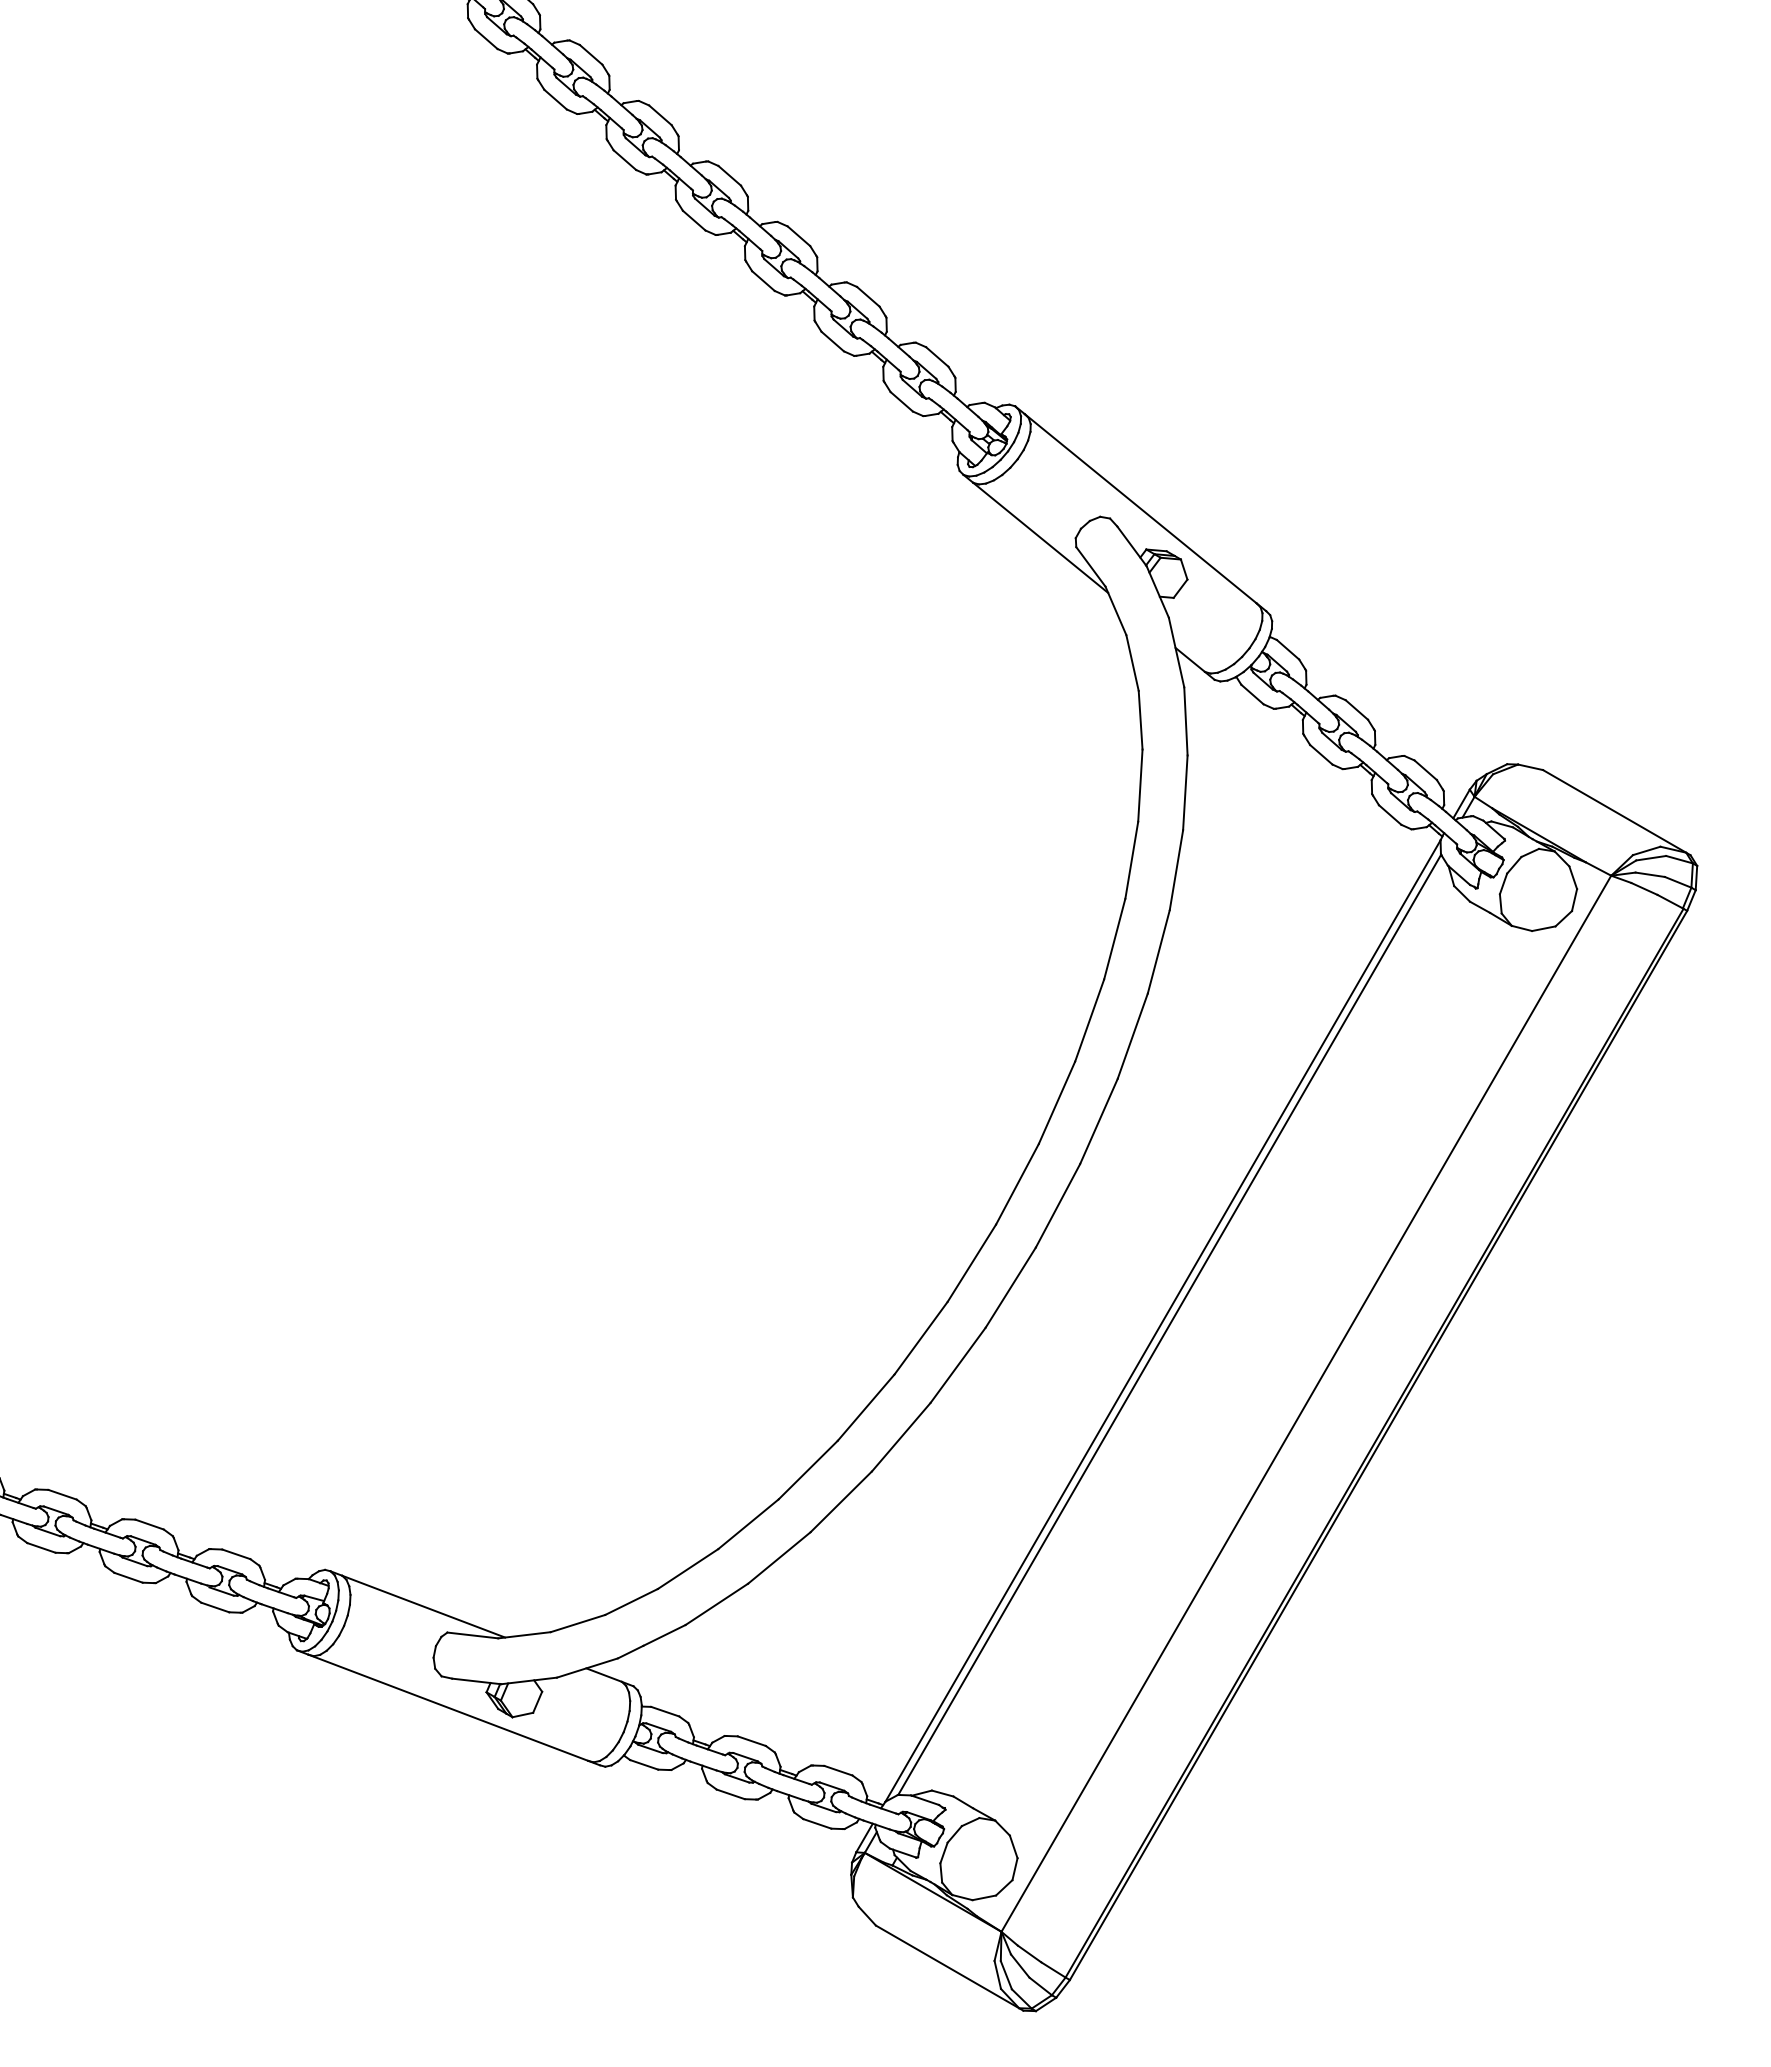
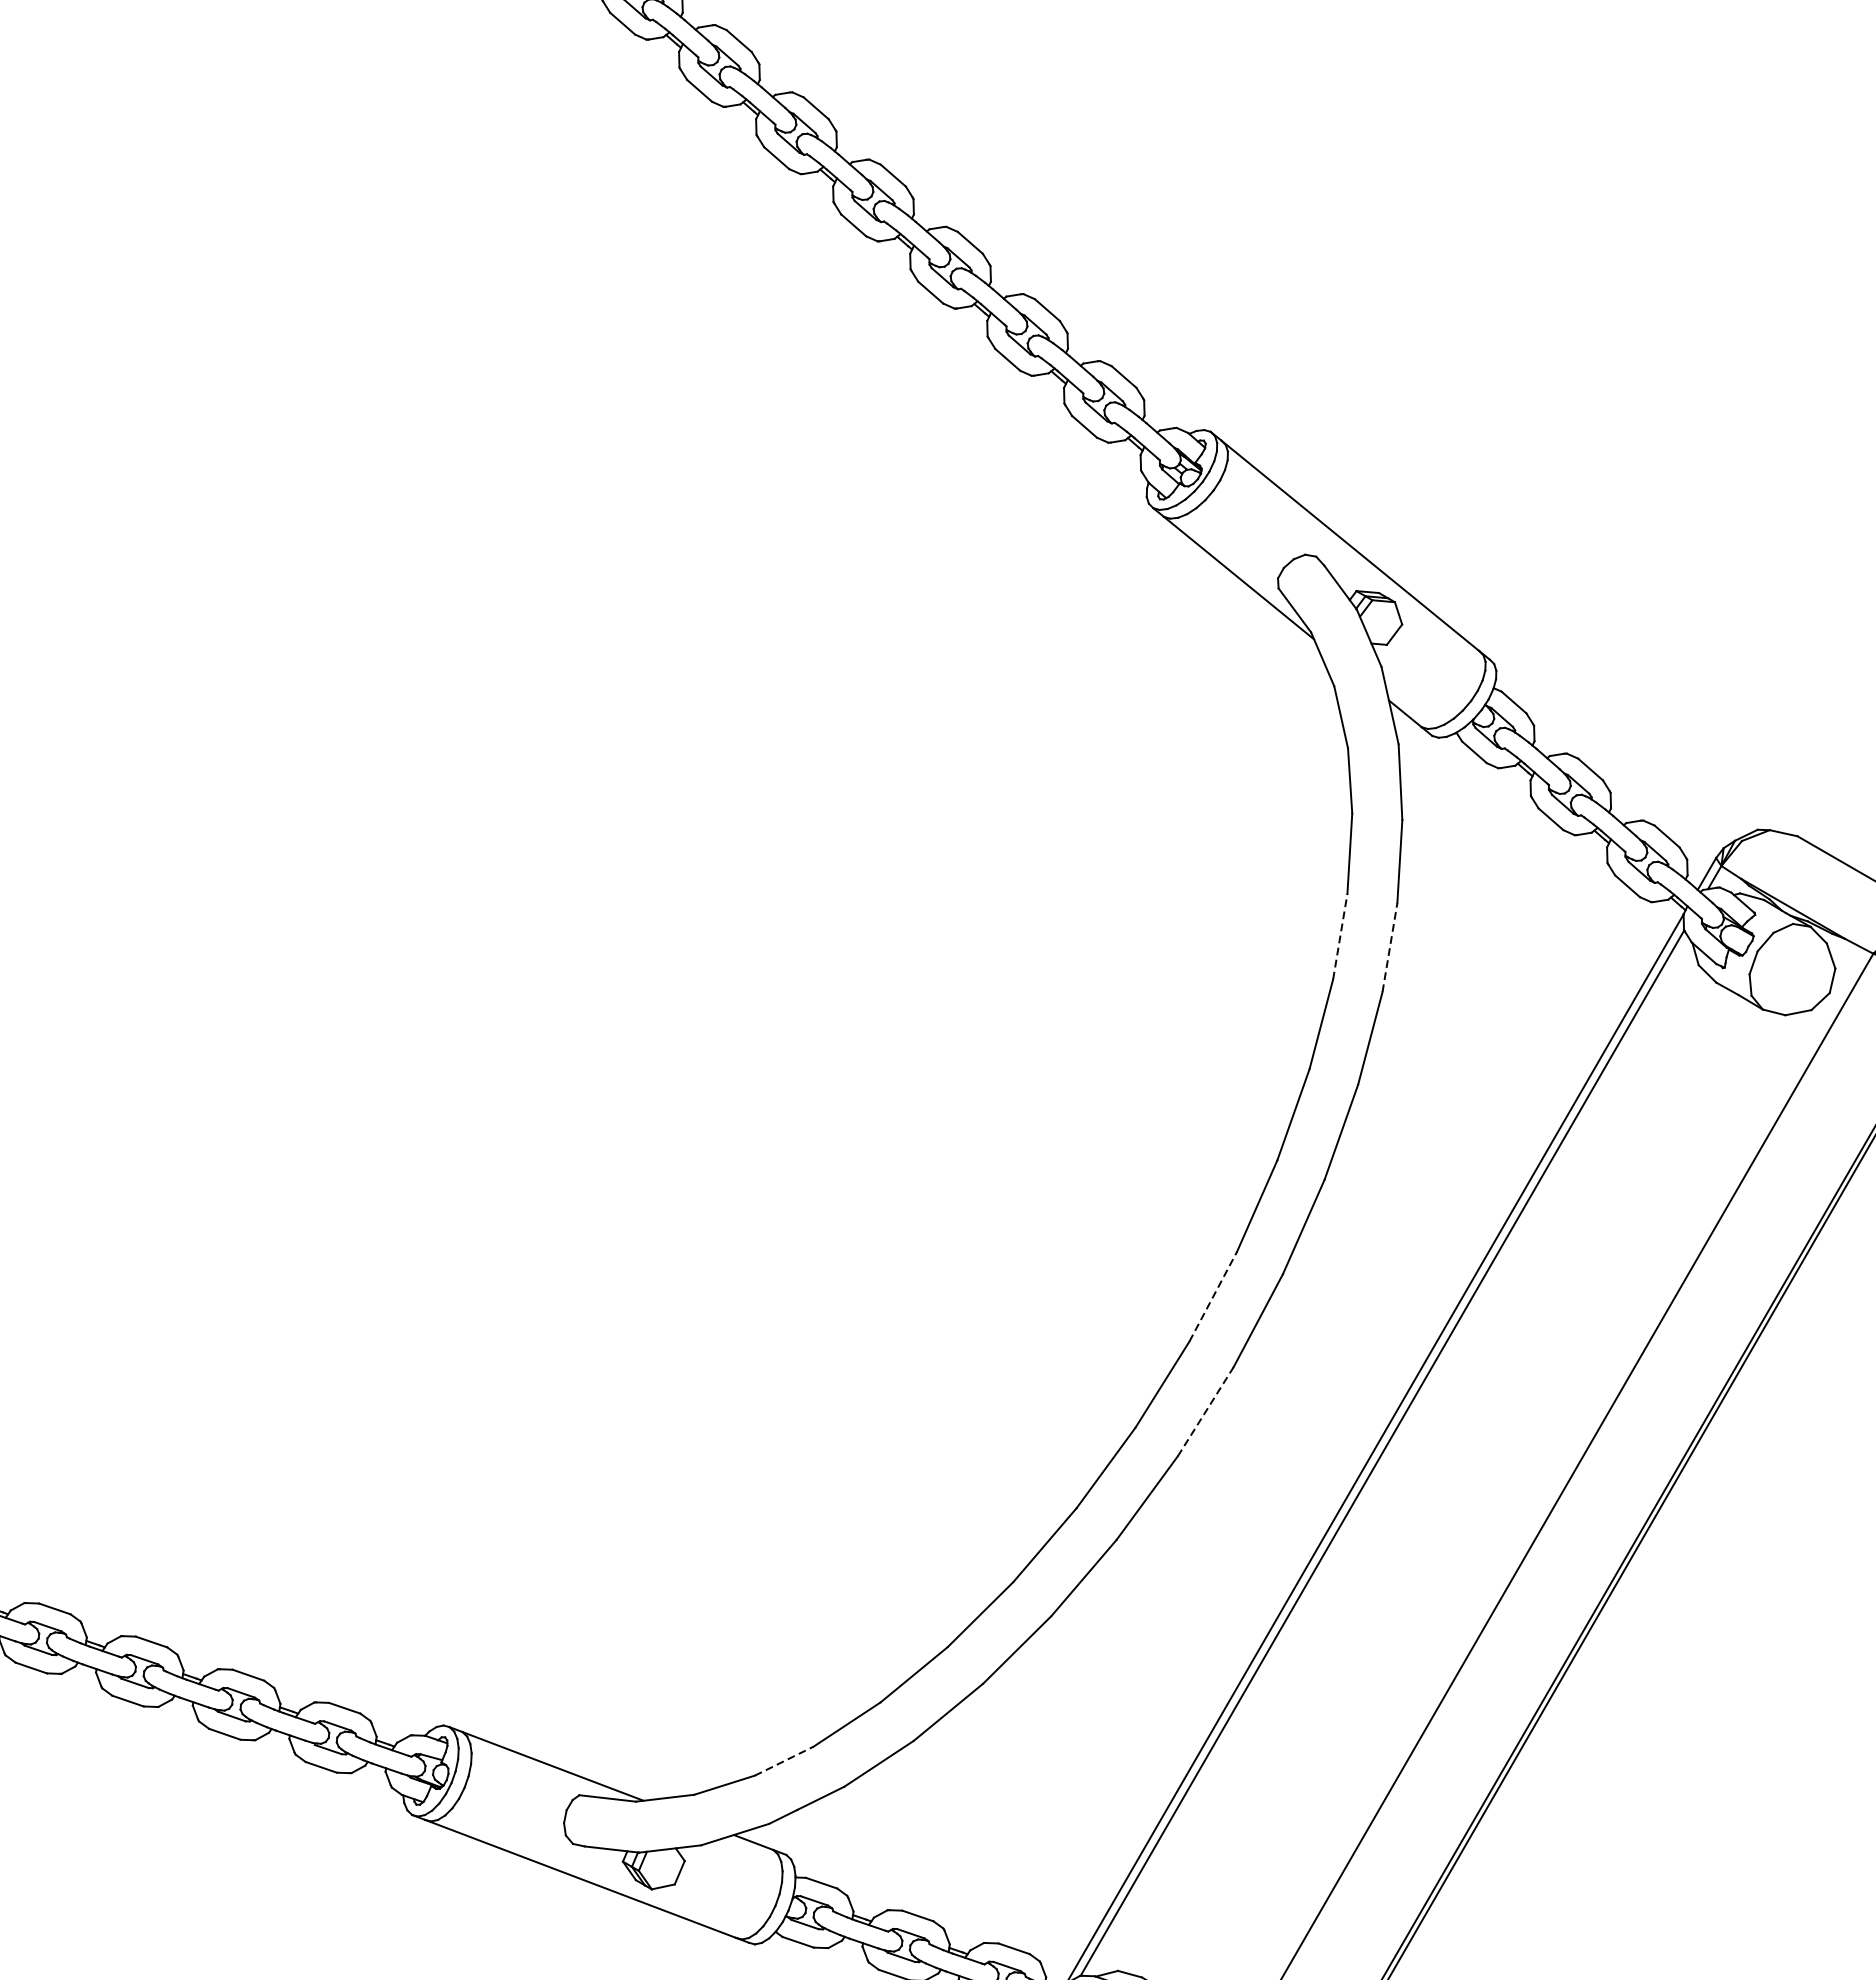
line: (1131, 859) -> (1339, 935), solid -> dashed
line: (1176, 870) -> (1390, 947), solid -> dashed
line: (1017, 1184) -> (1213, 1297), solid -> dashed
line: (1011, 1287) -> (1206, 1411), solid -> dashed
line: (632, 1601) -> (785, 1760), solid -> dashed

